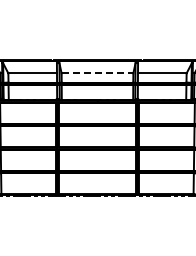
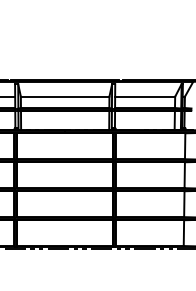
line: (97, 73) -> (65, 96), dashed -> solid

